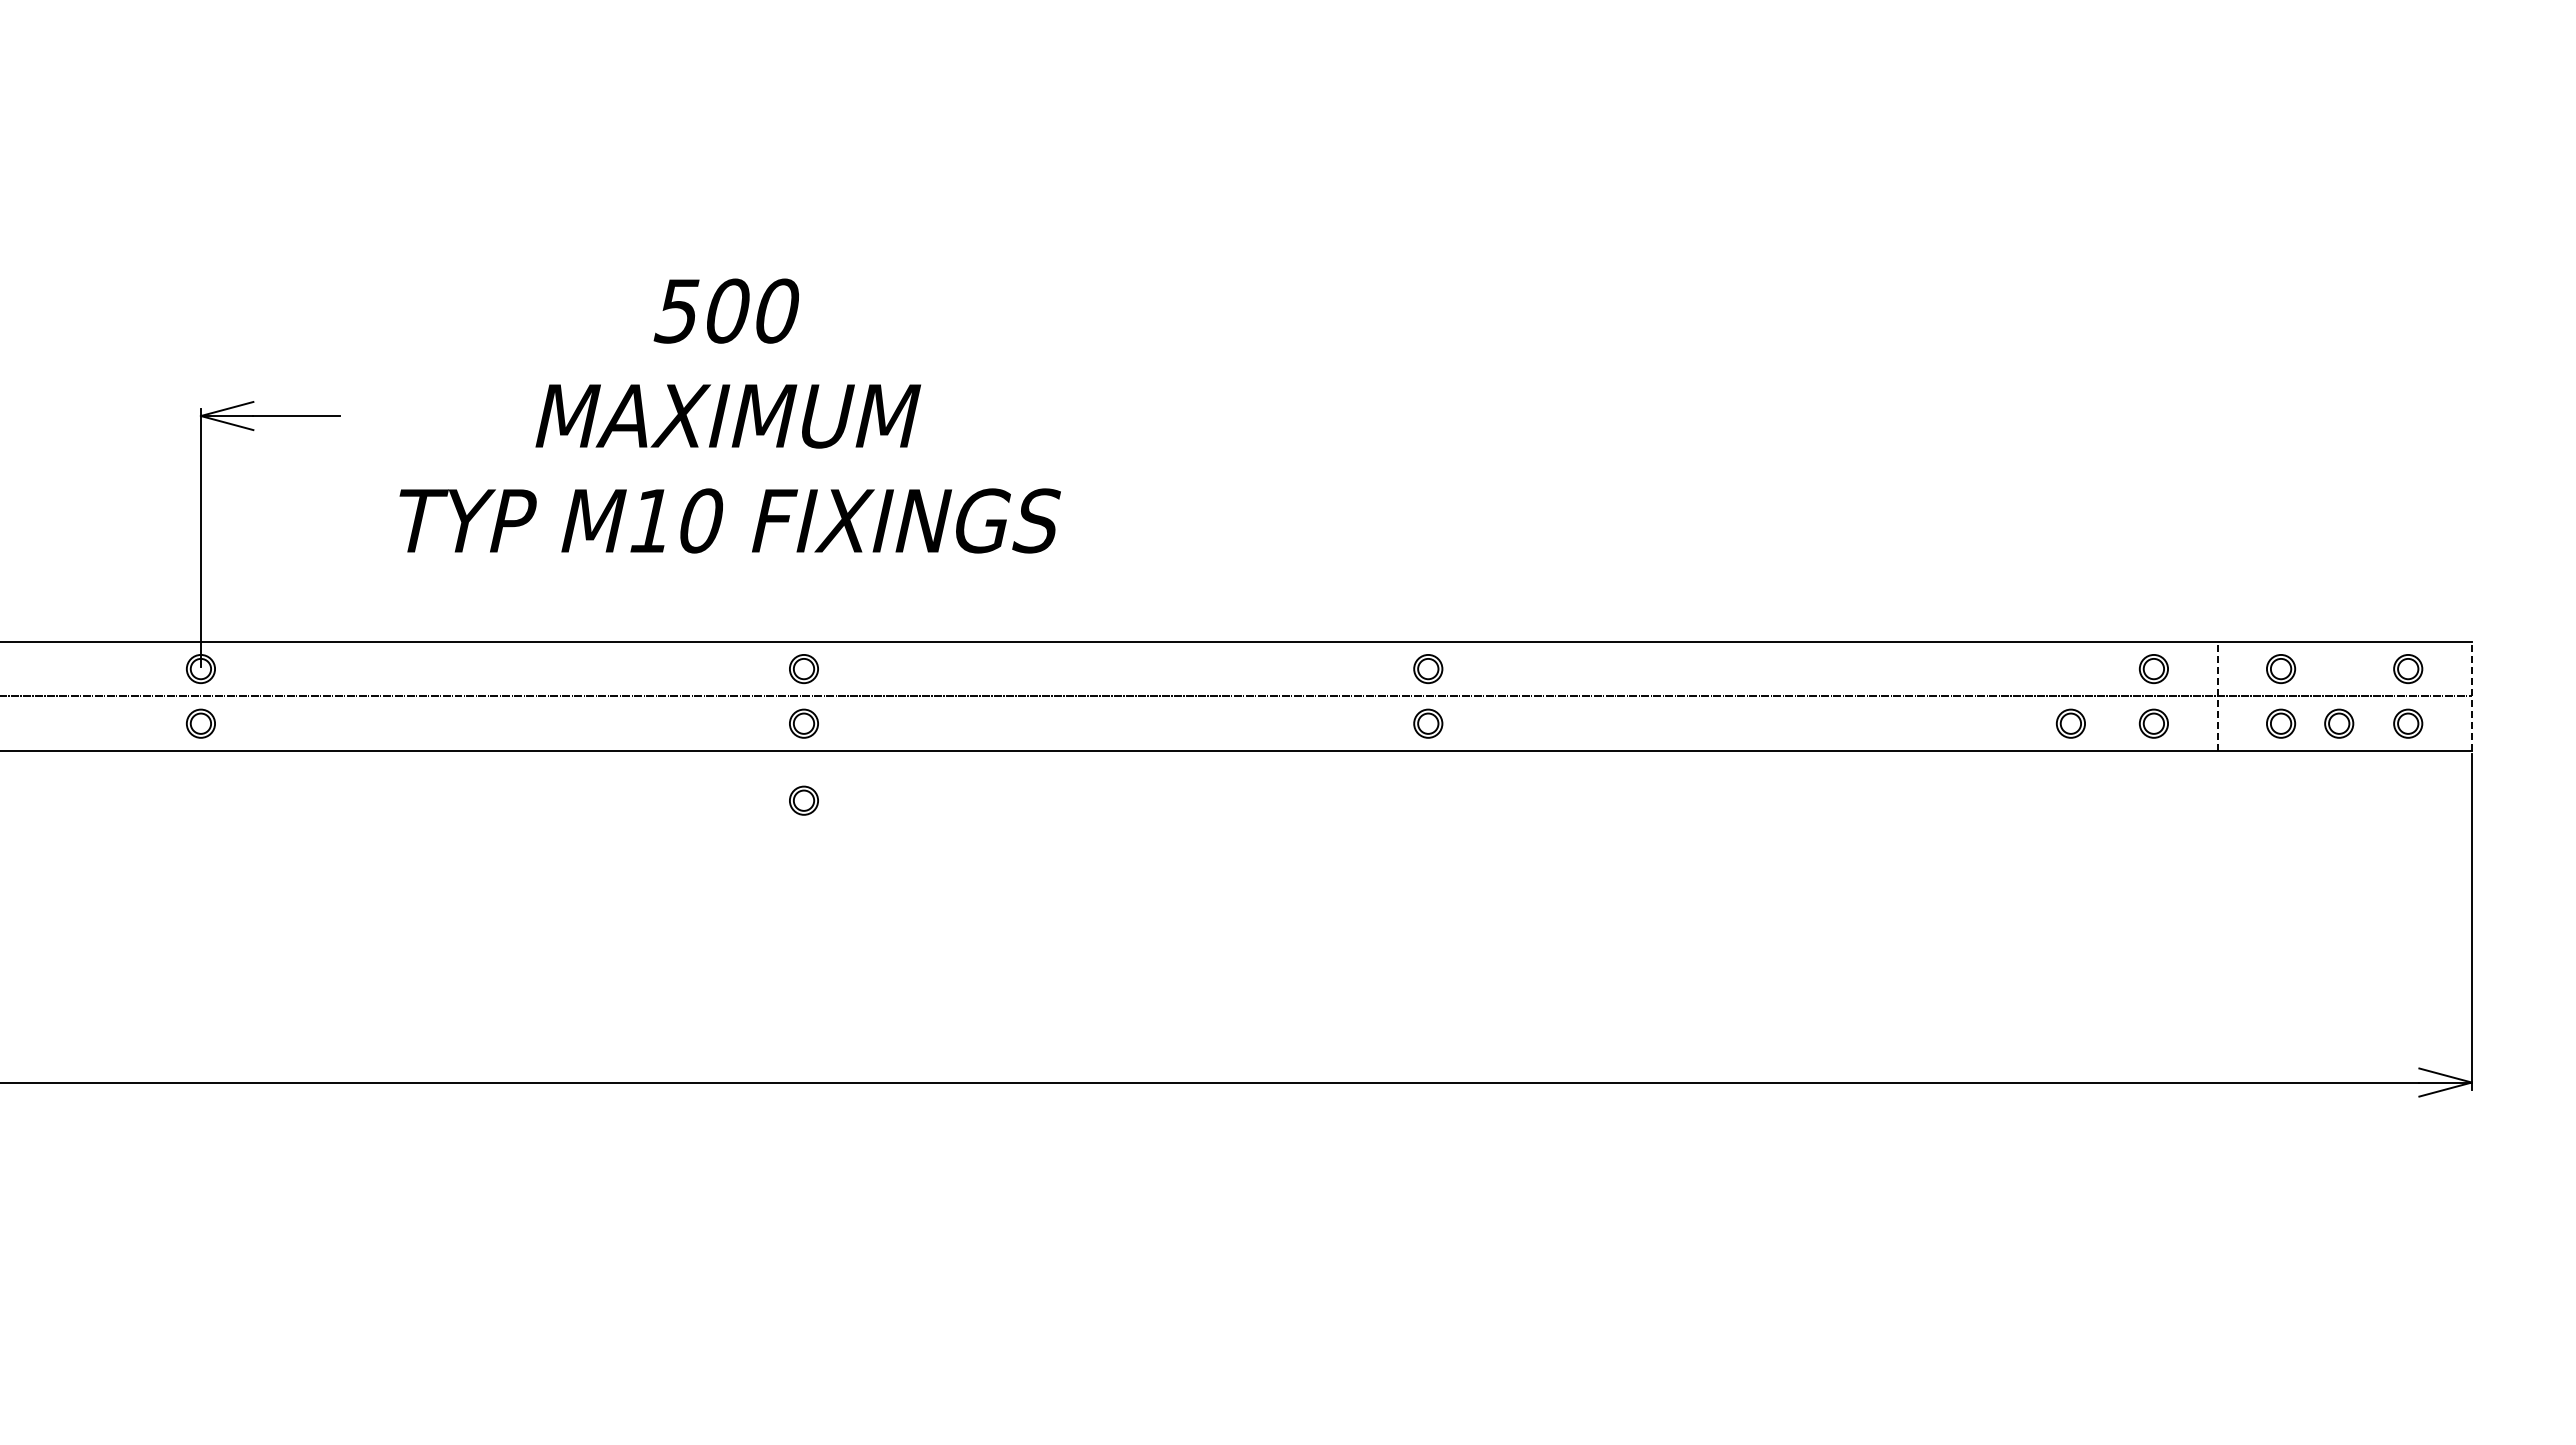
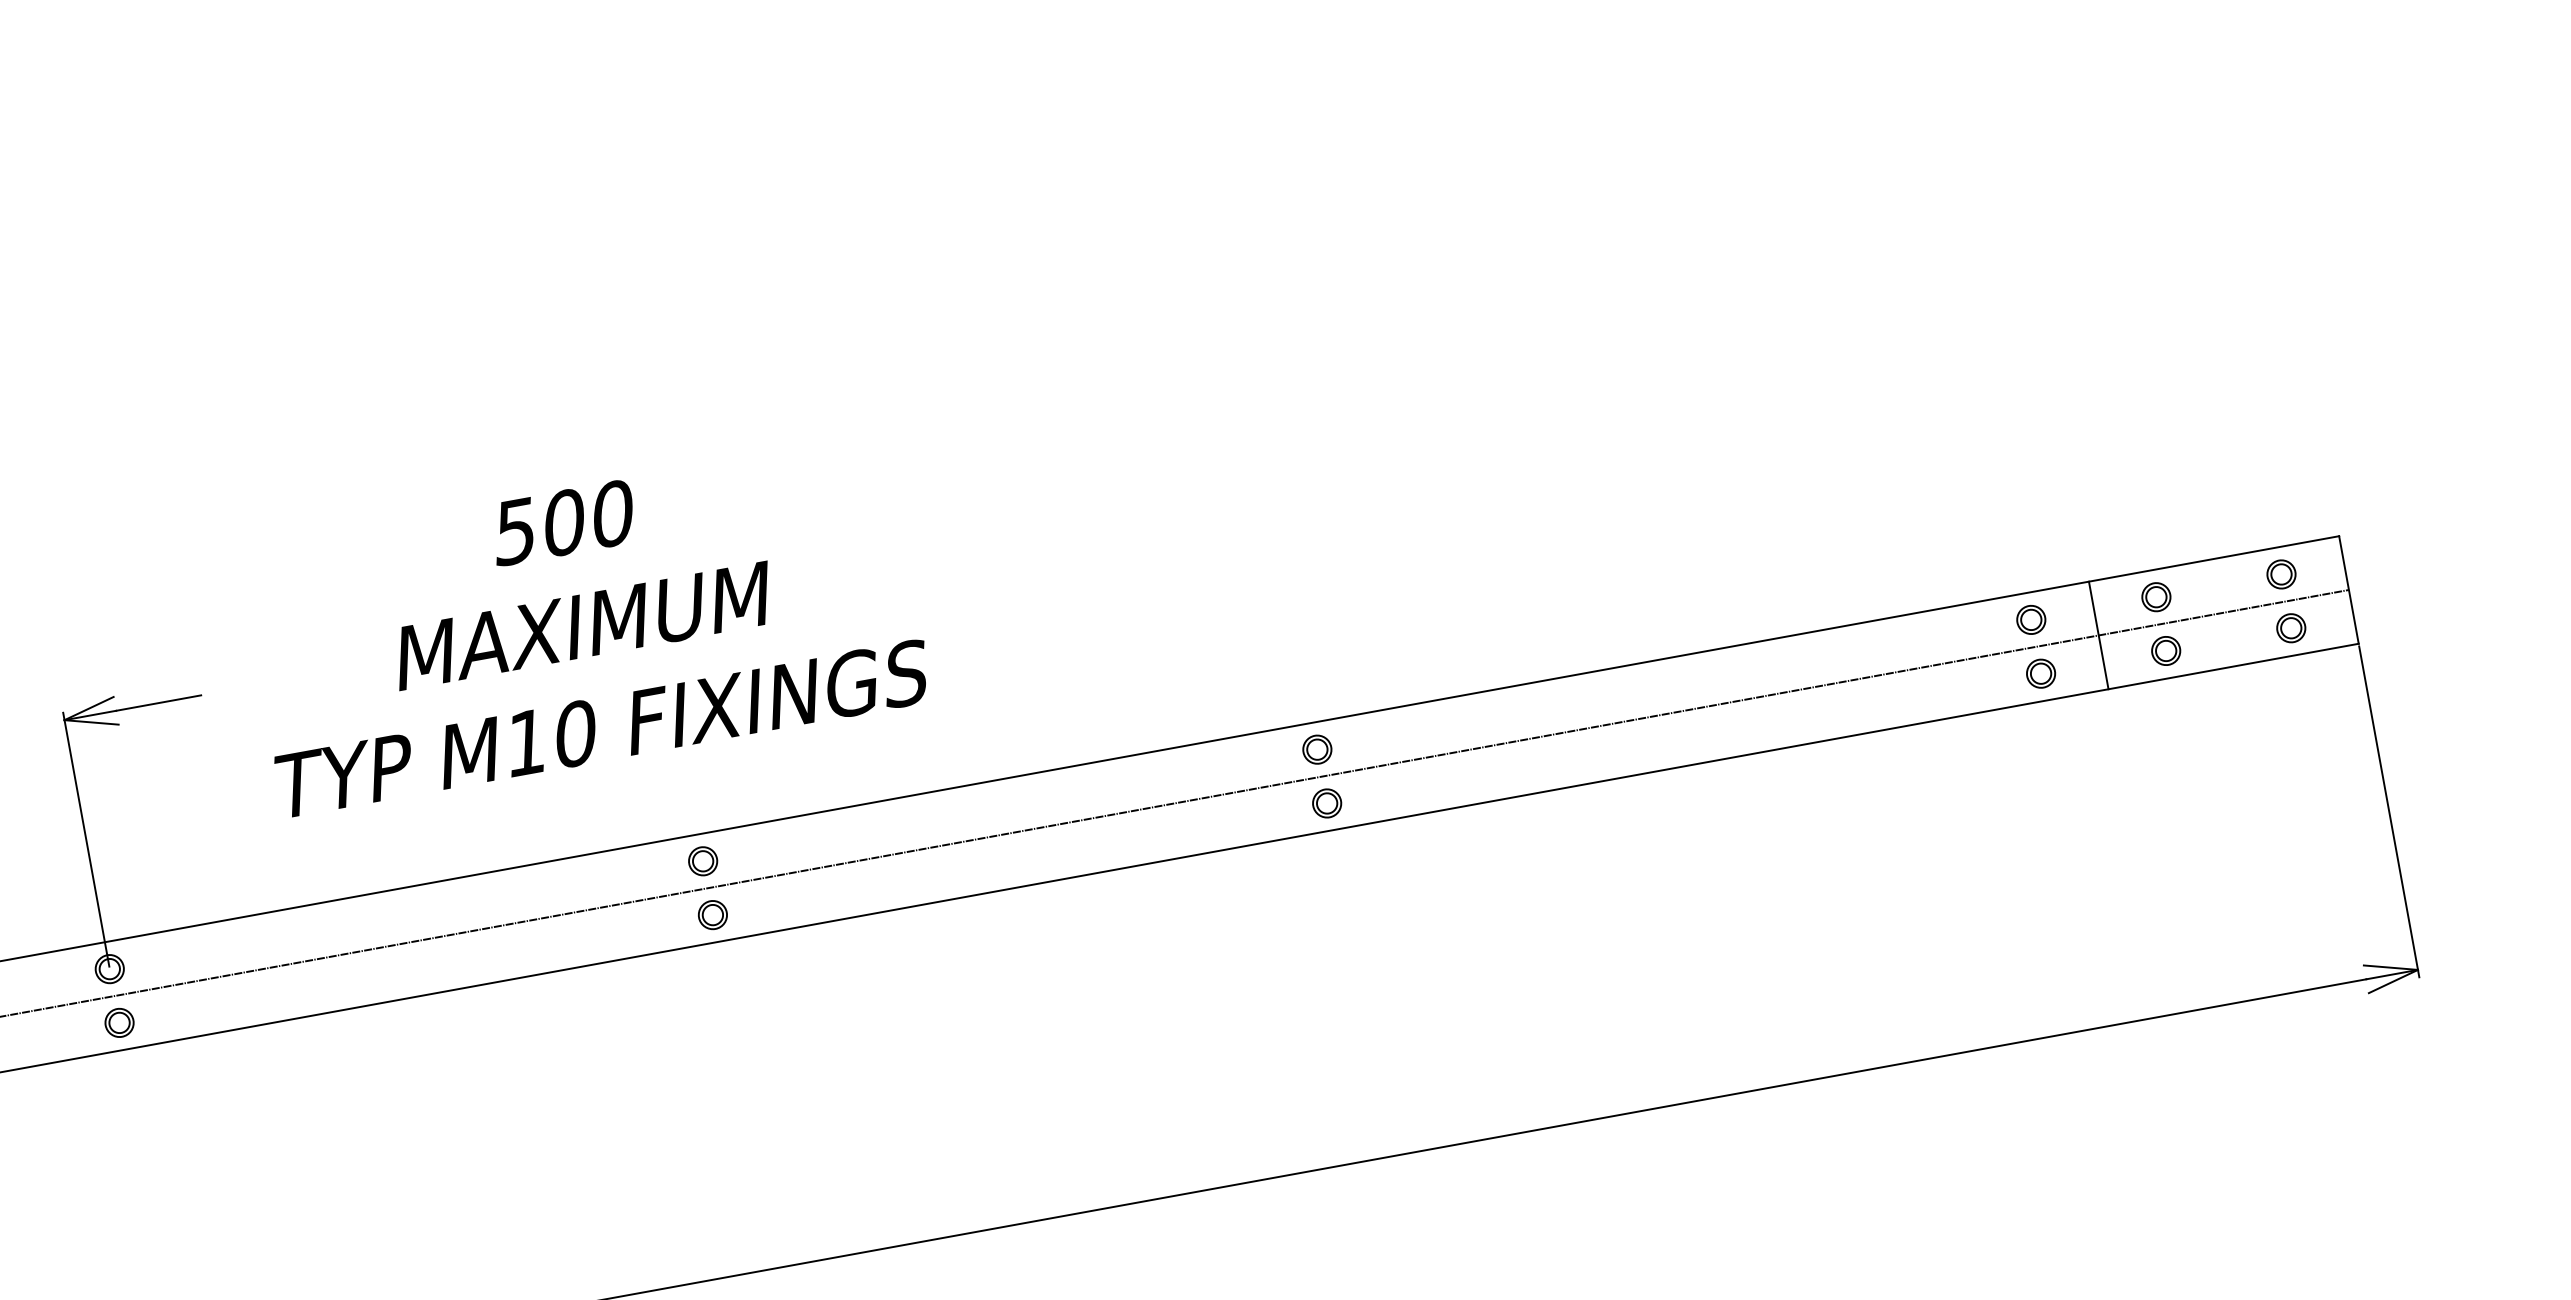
line: (2217, 696) -> (2098, 635), dashed -> solid
line: (2471, 696) -> (2348, 590), dashed -> solid
part: (2070, 723) -> (1958, 688), removed
part: (2339, 723) -> (2223, 640), removed
part: (803, 800) -> (726, 990), removed

